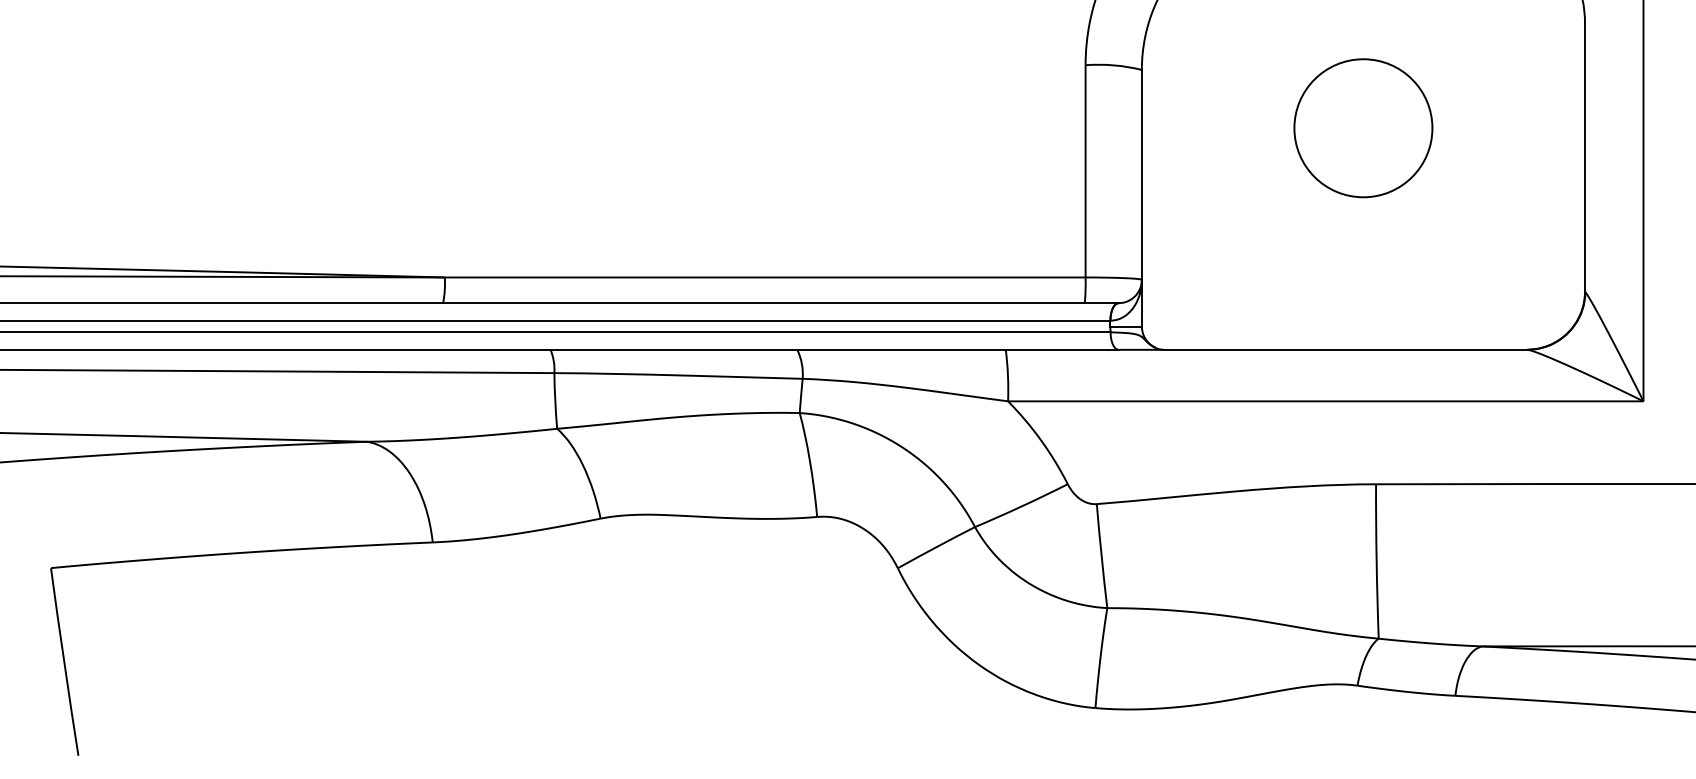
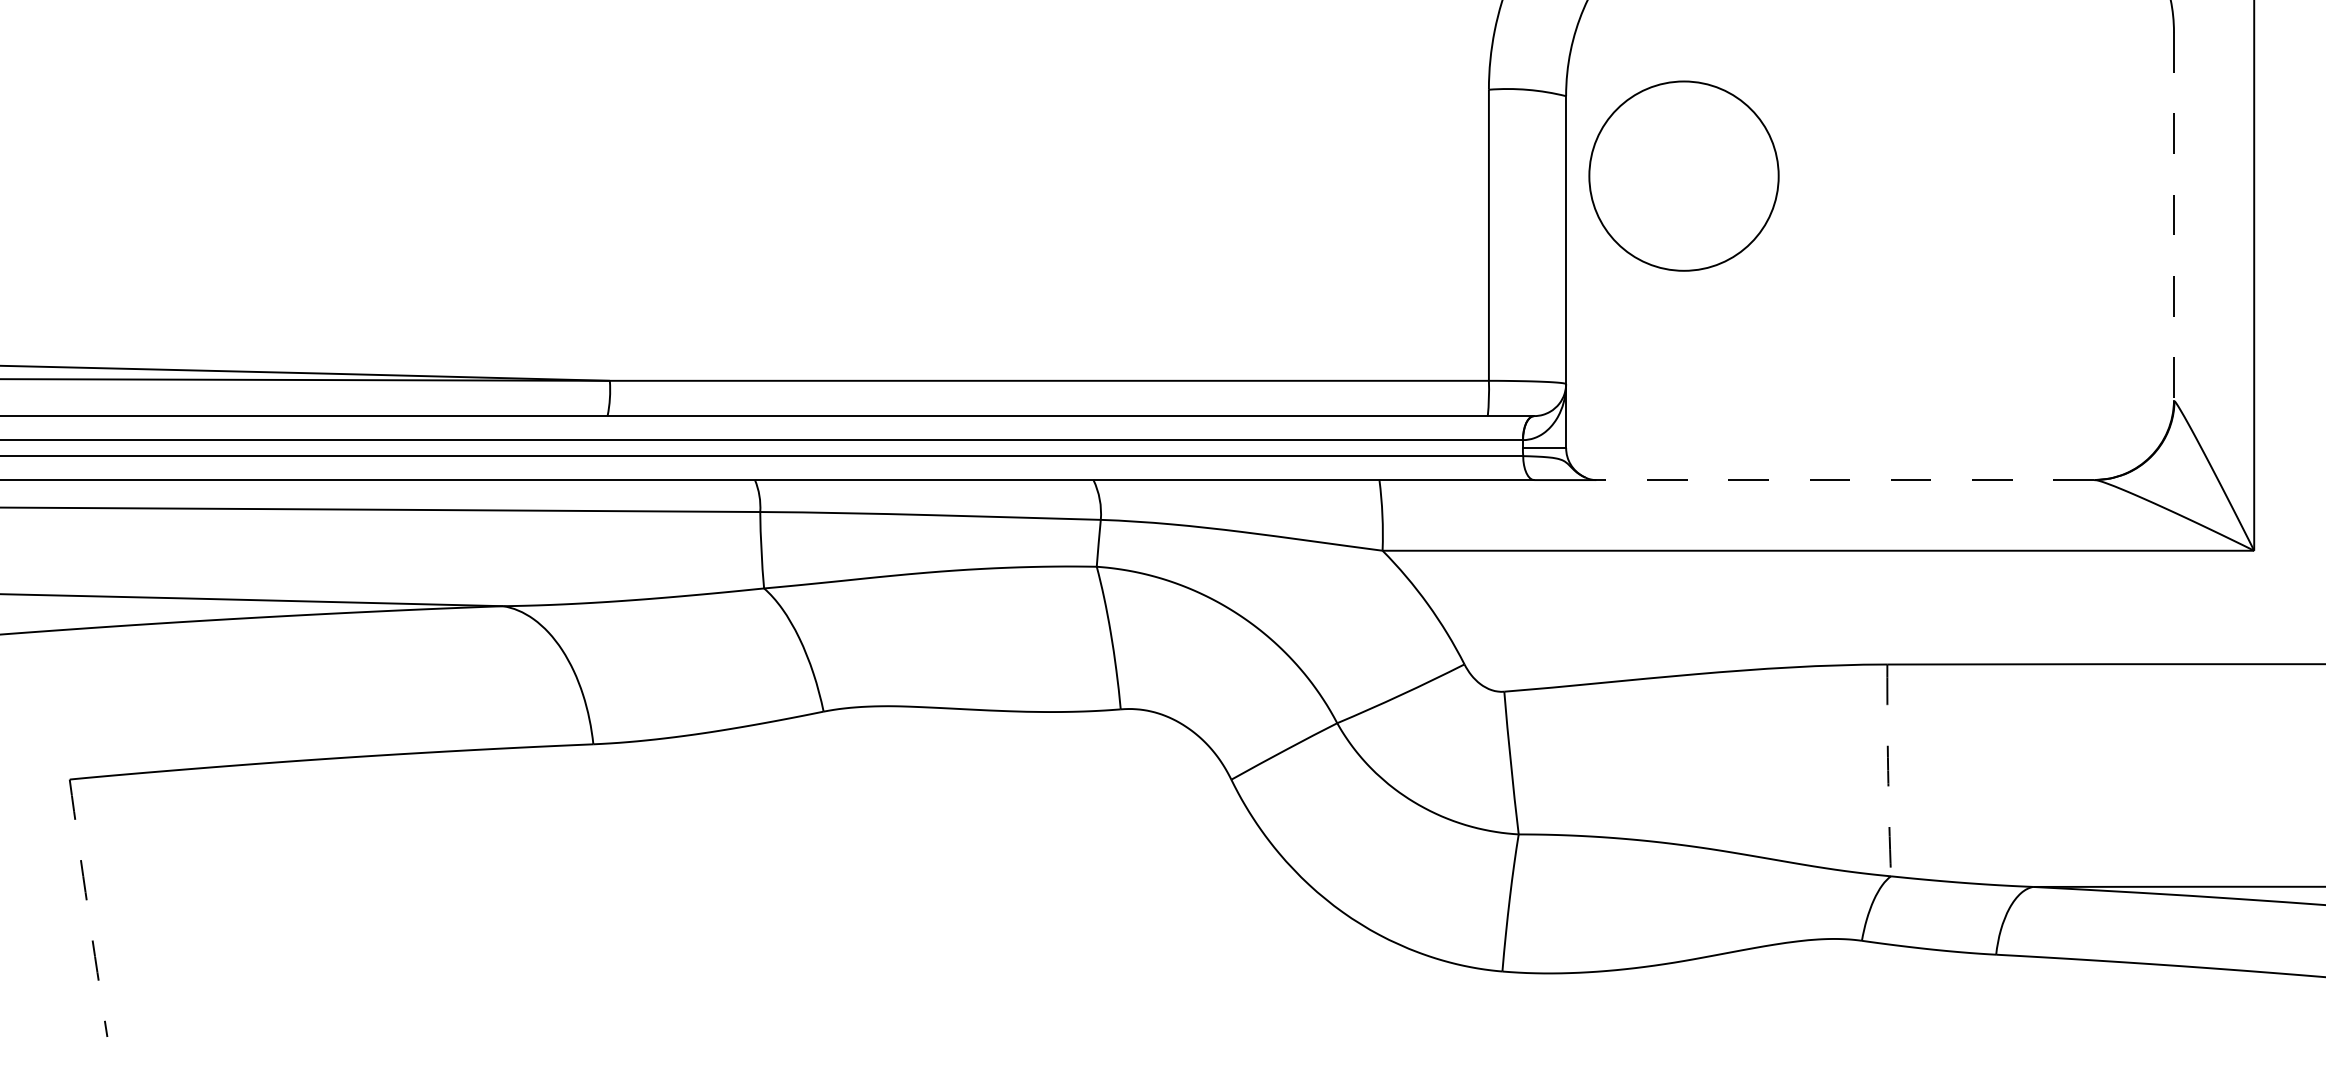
circle: (1363, 127) -> (1683, 175), moved
line: (1584, 157) -> (2173, 216), solid -> dashed
line: (1345, 350) -> (1845, 480), solid -> dashed
arc: (1376, 561) -> (1888, 770), solid -> dashed
arc: (63, 662) -> (87, 908), solid -> dashed

